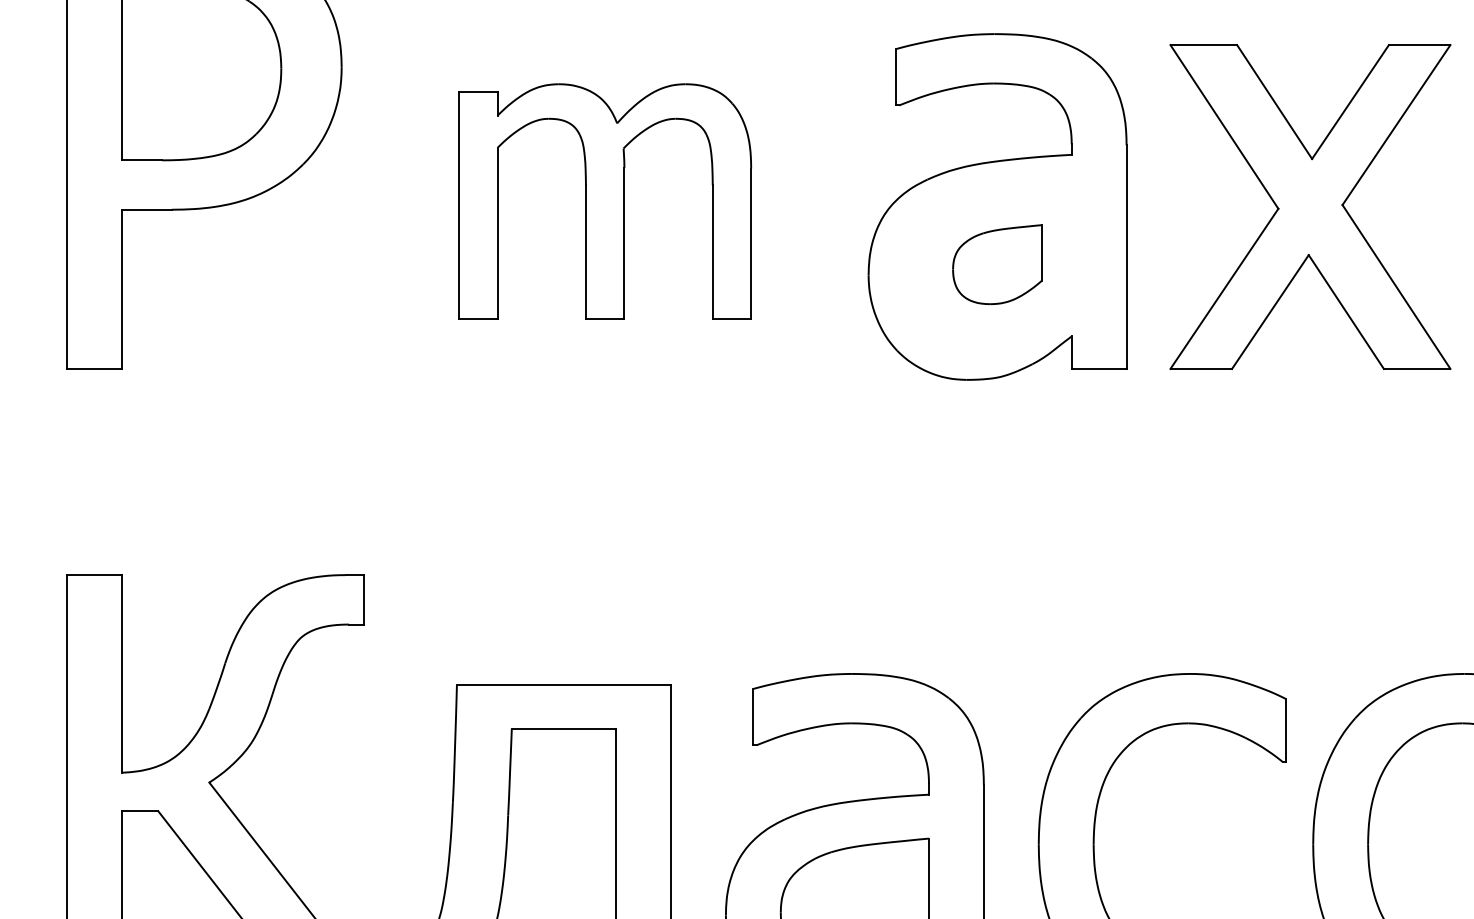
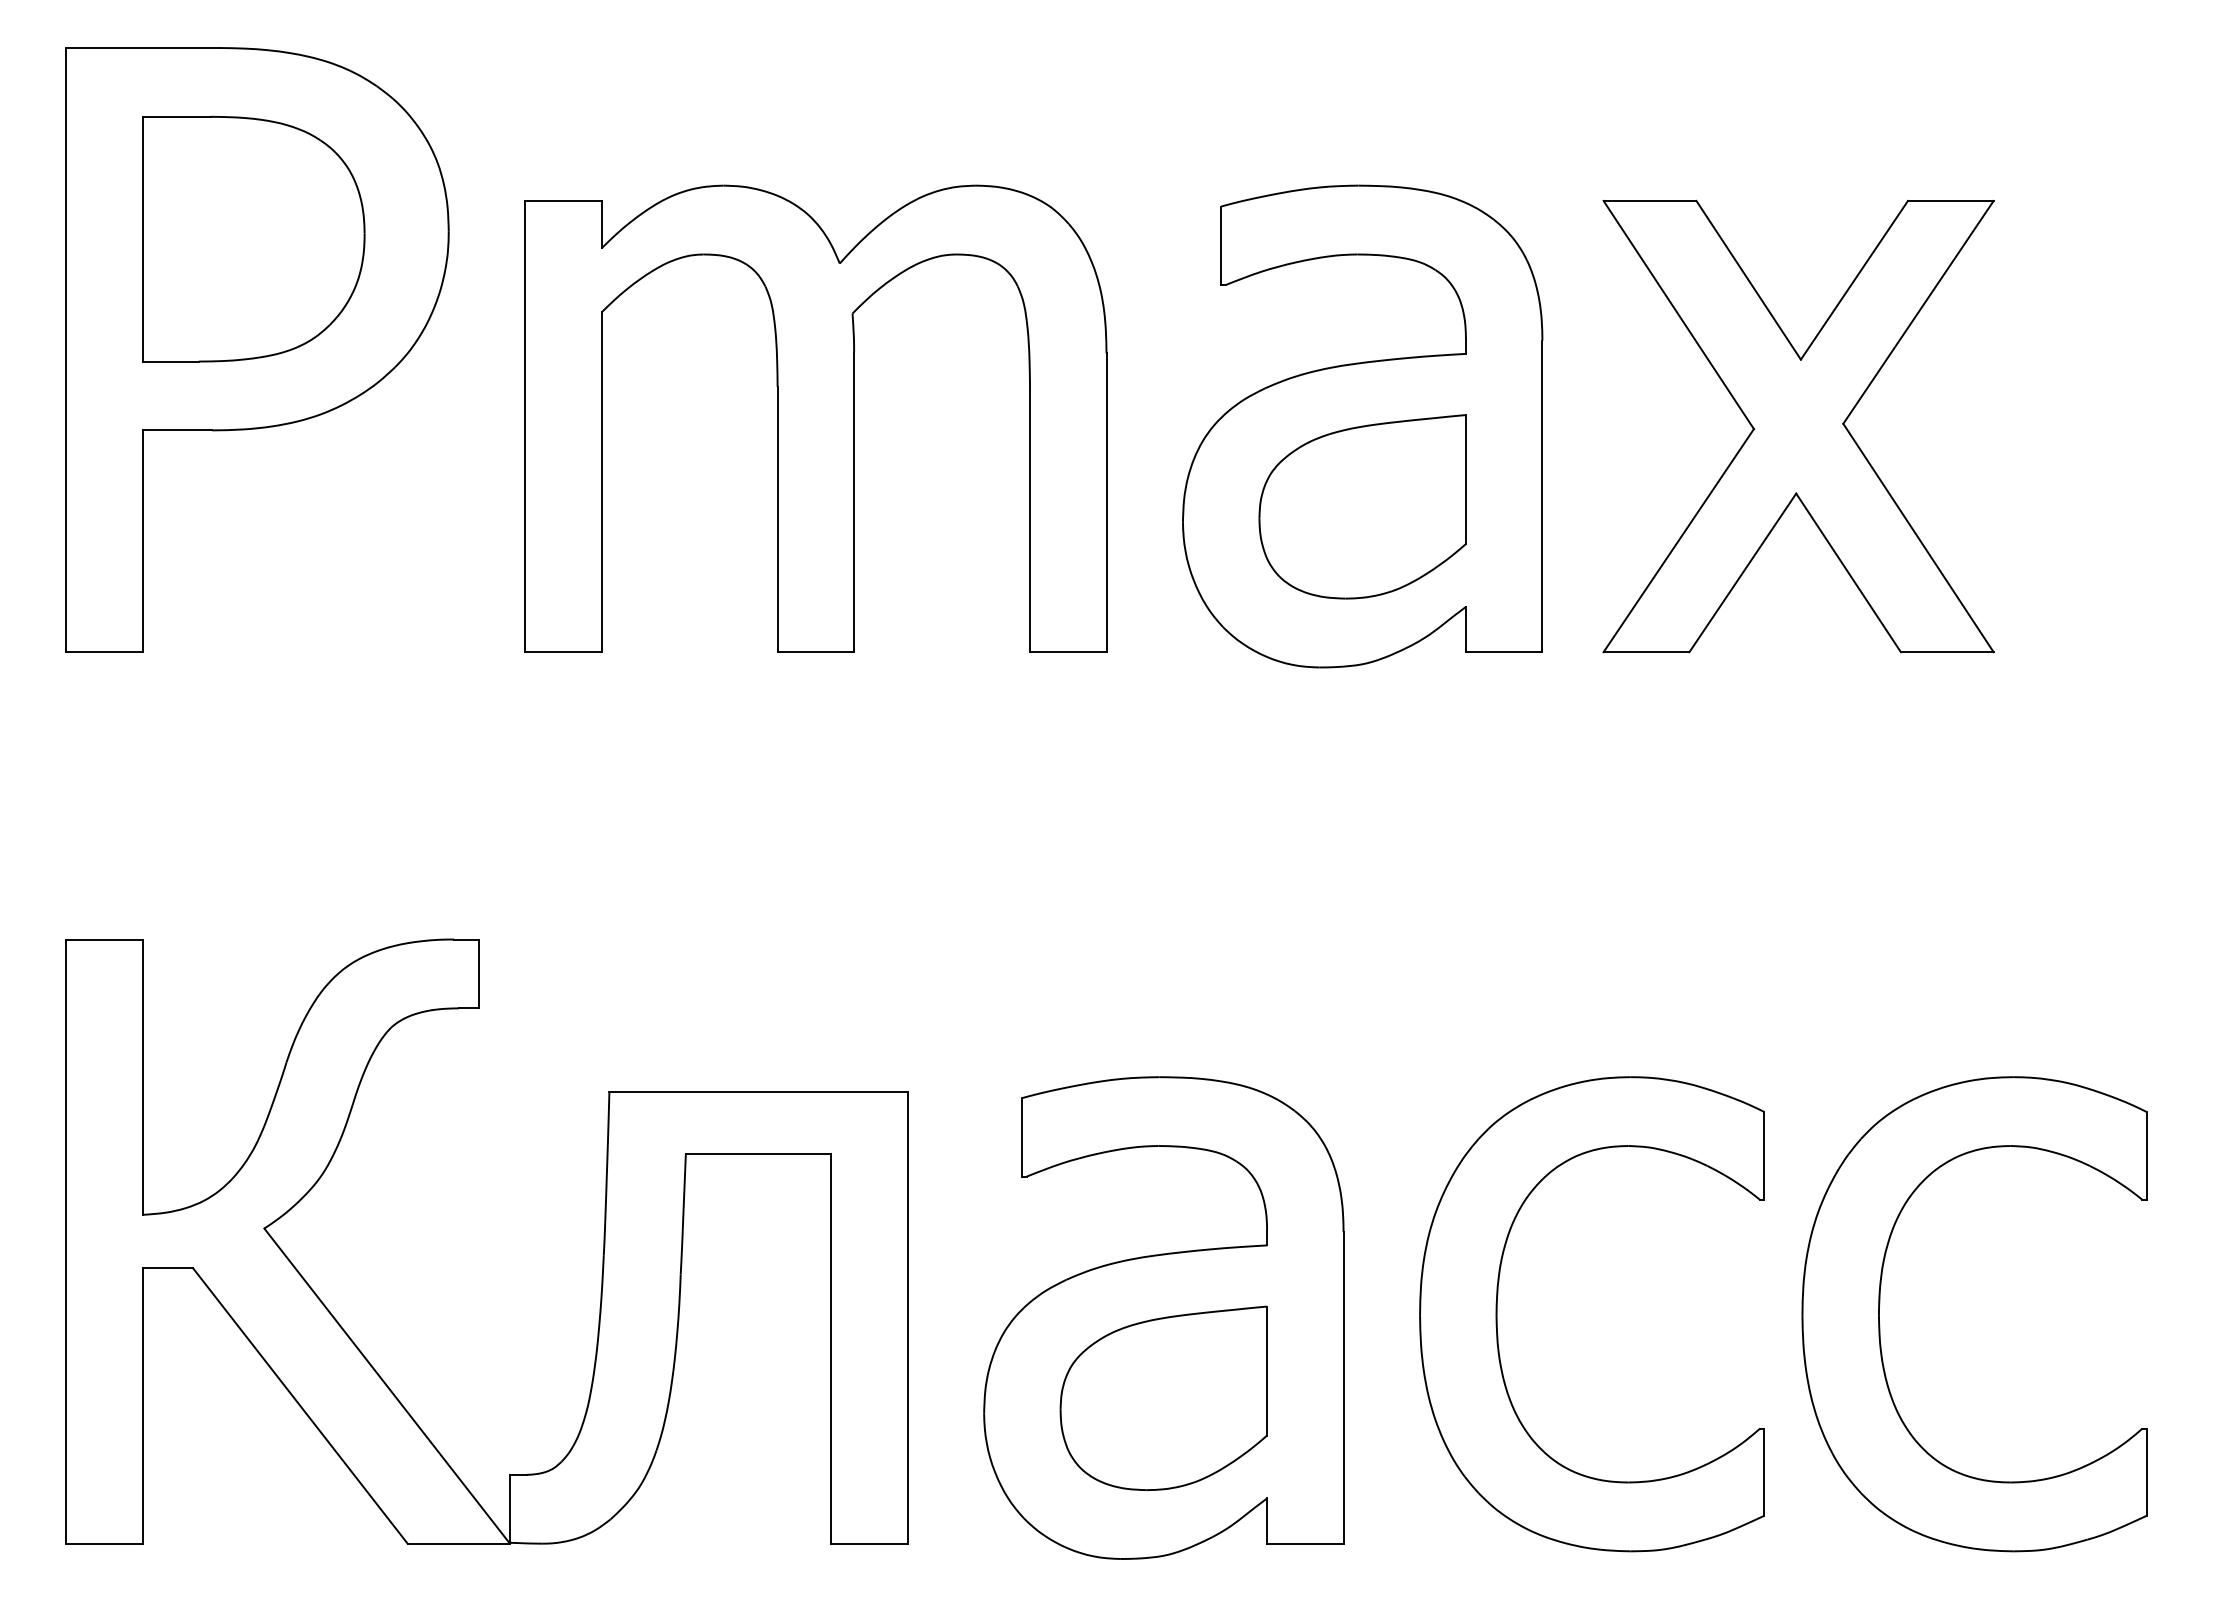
part: (604, 201) -> (815, 418), size x1.43
part: (997, 264) -> (1362, 506), size x1.67

